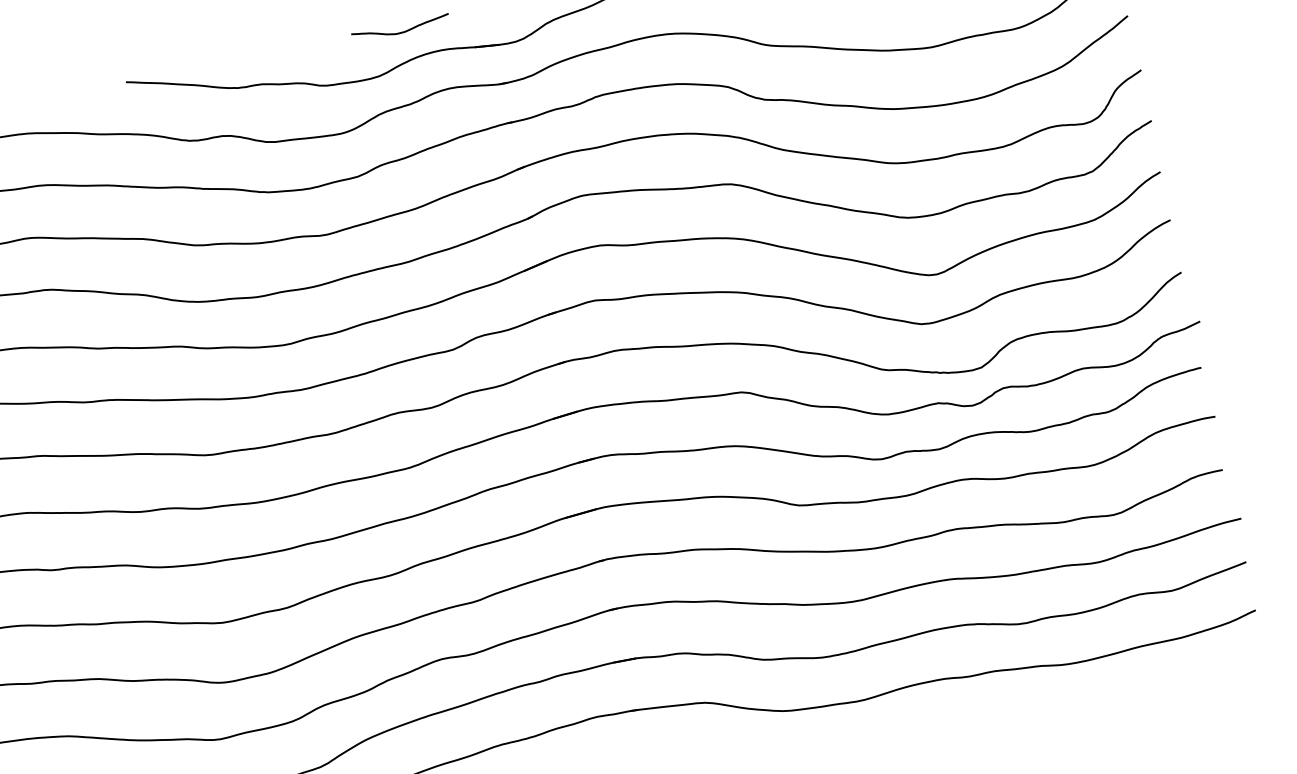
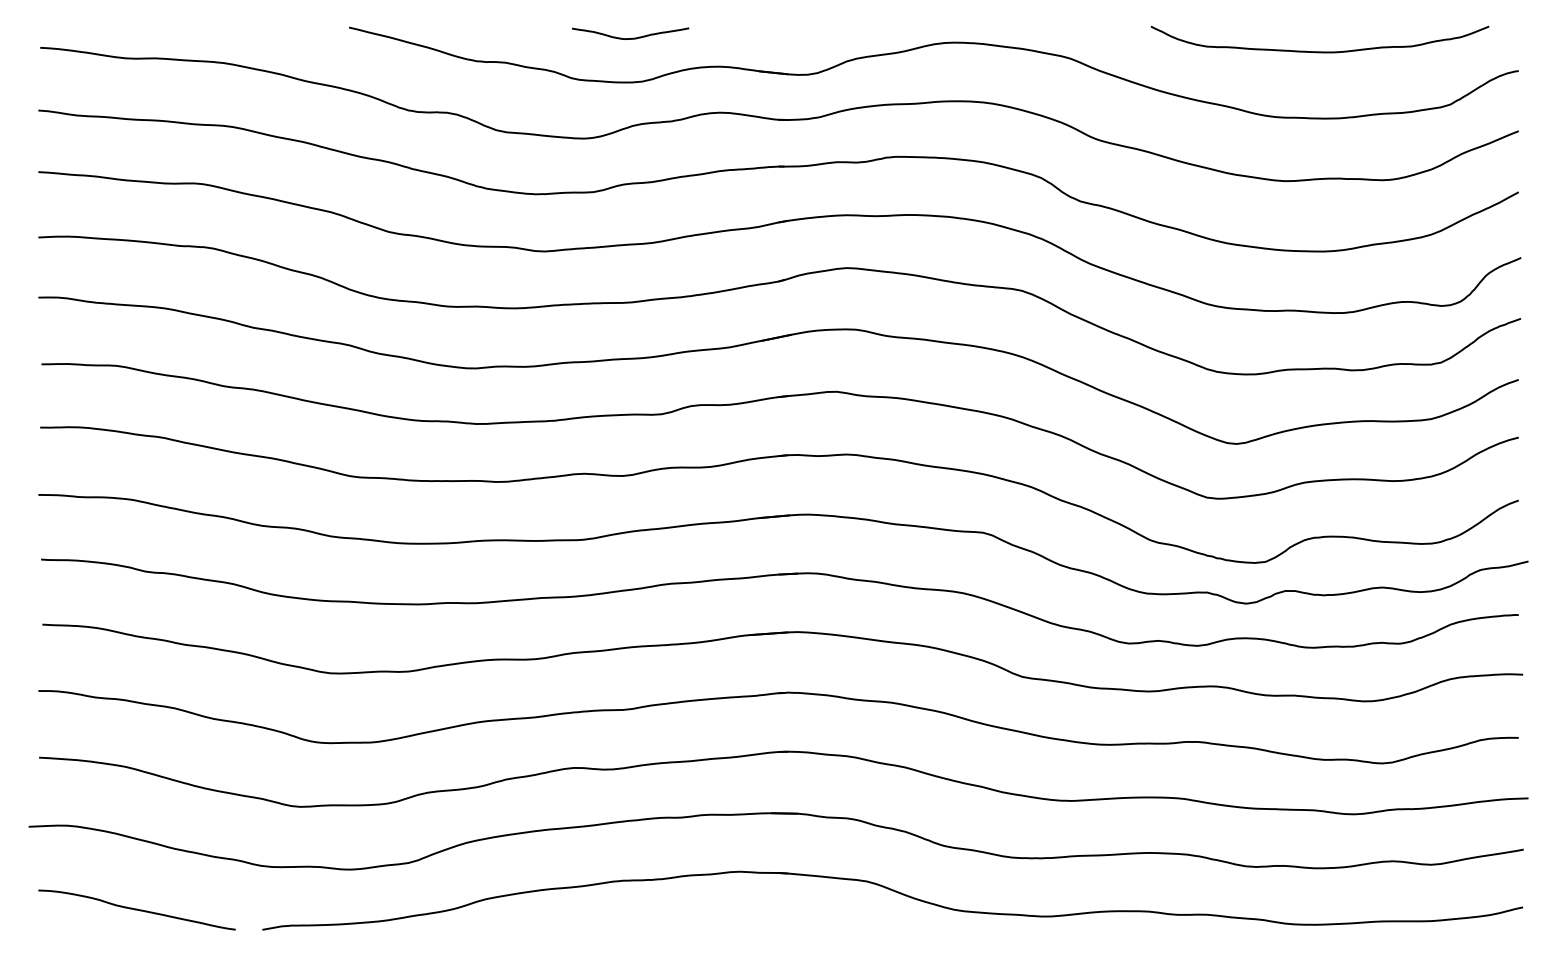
curve: (403, 31) -> (632, 37), moved

